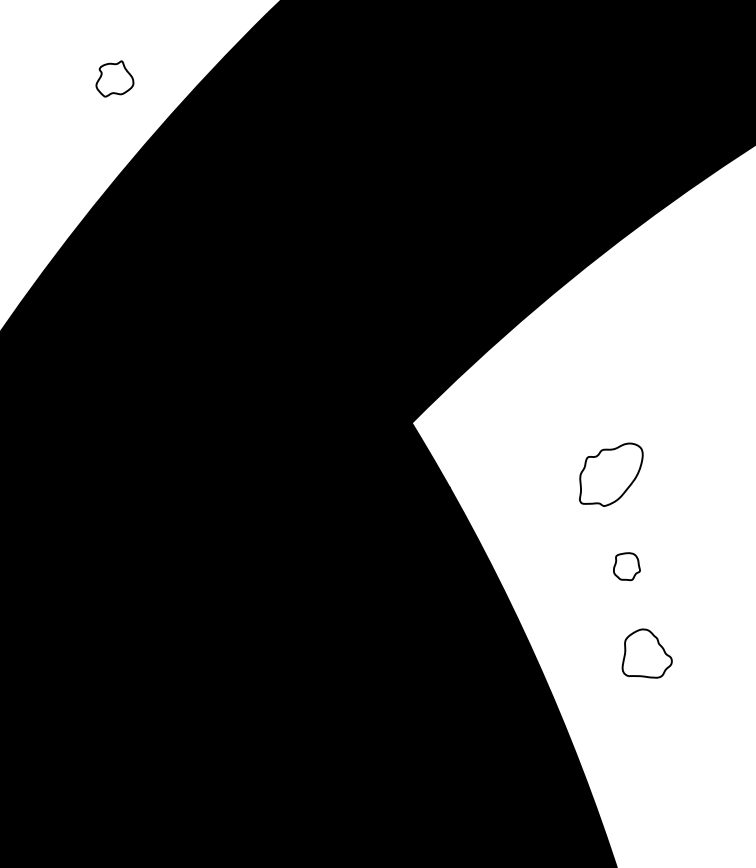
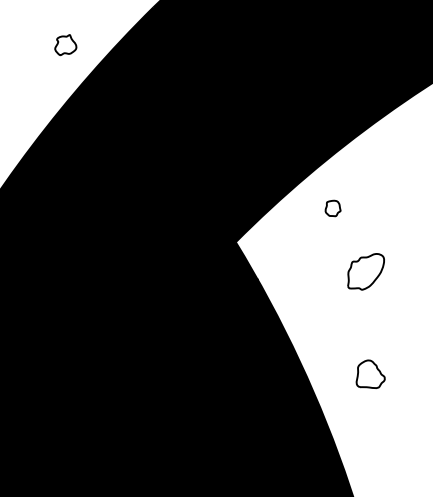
part: (610, 474) -> (365, 271), moved
part: (625, 566) -> (332, 208), moved

